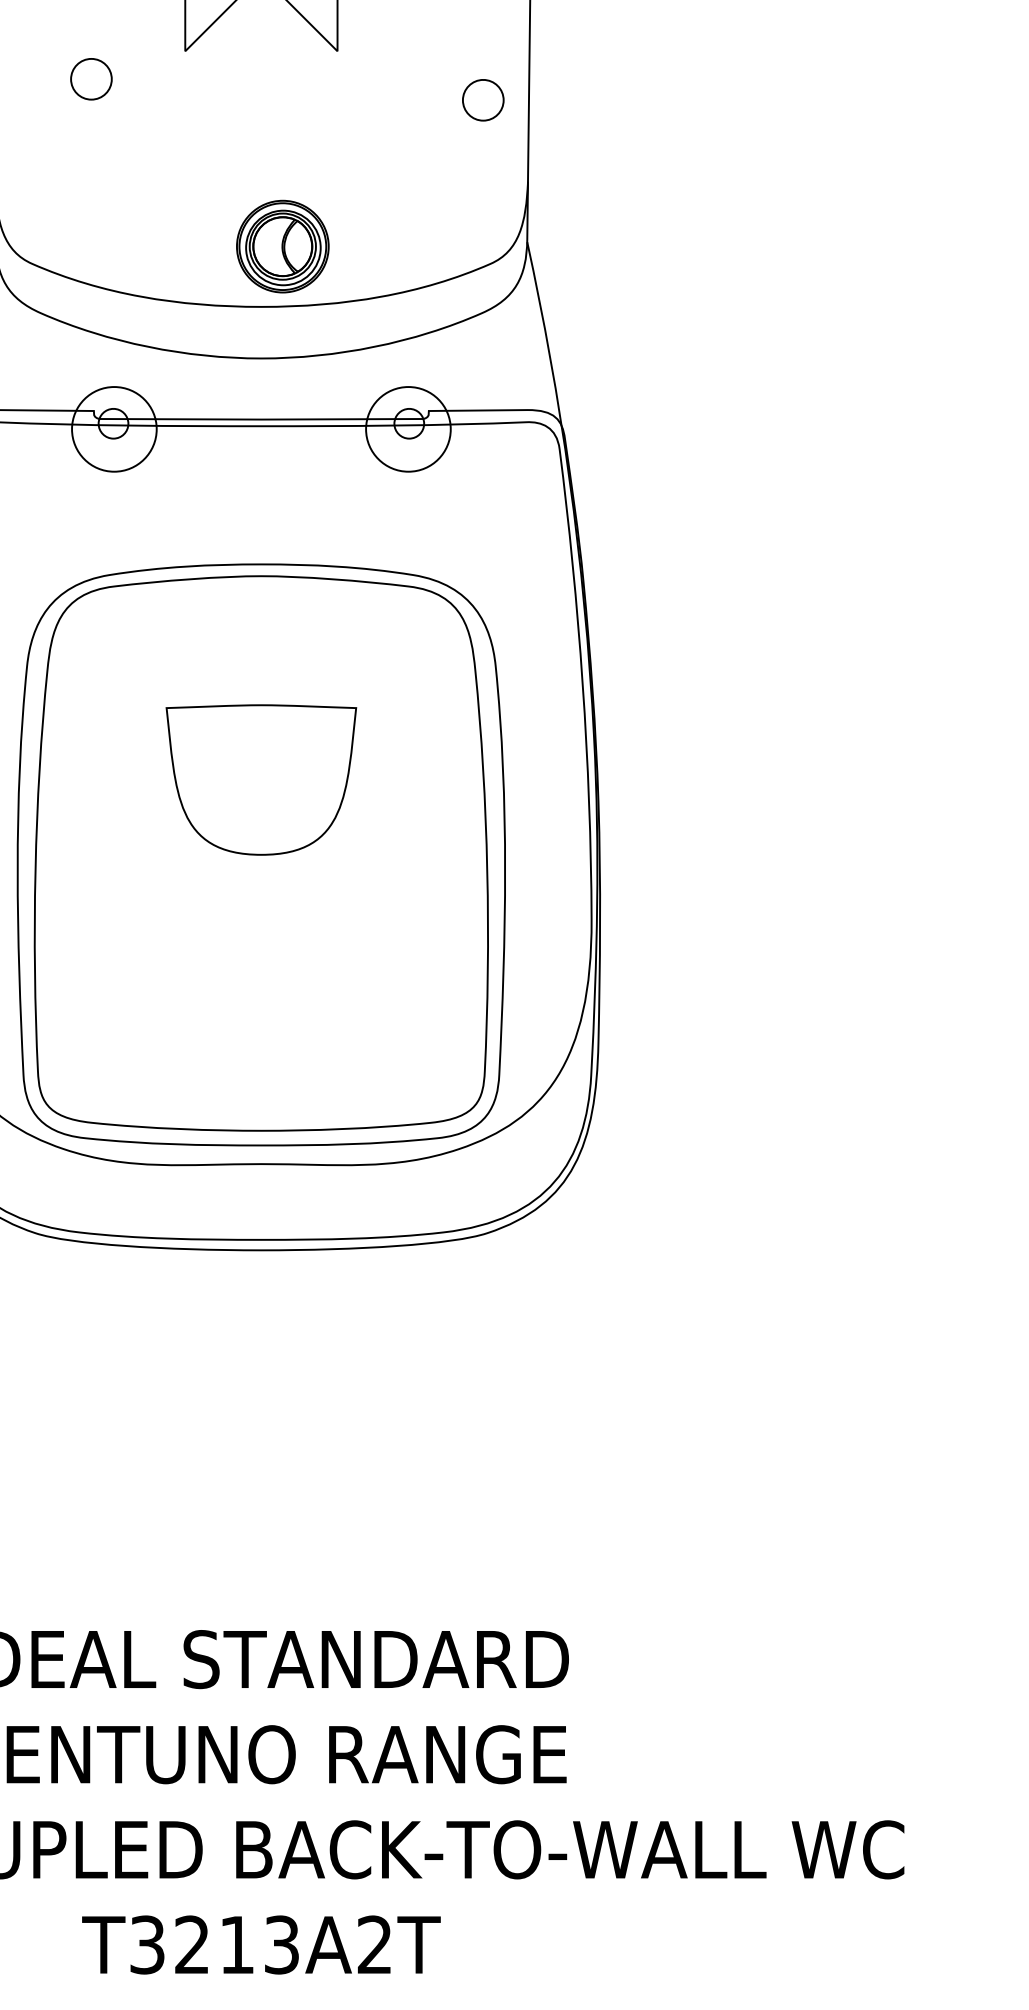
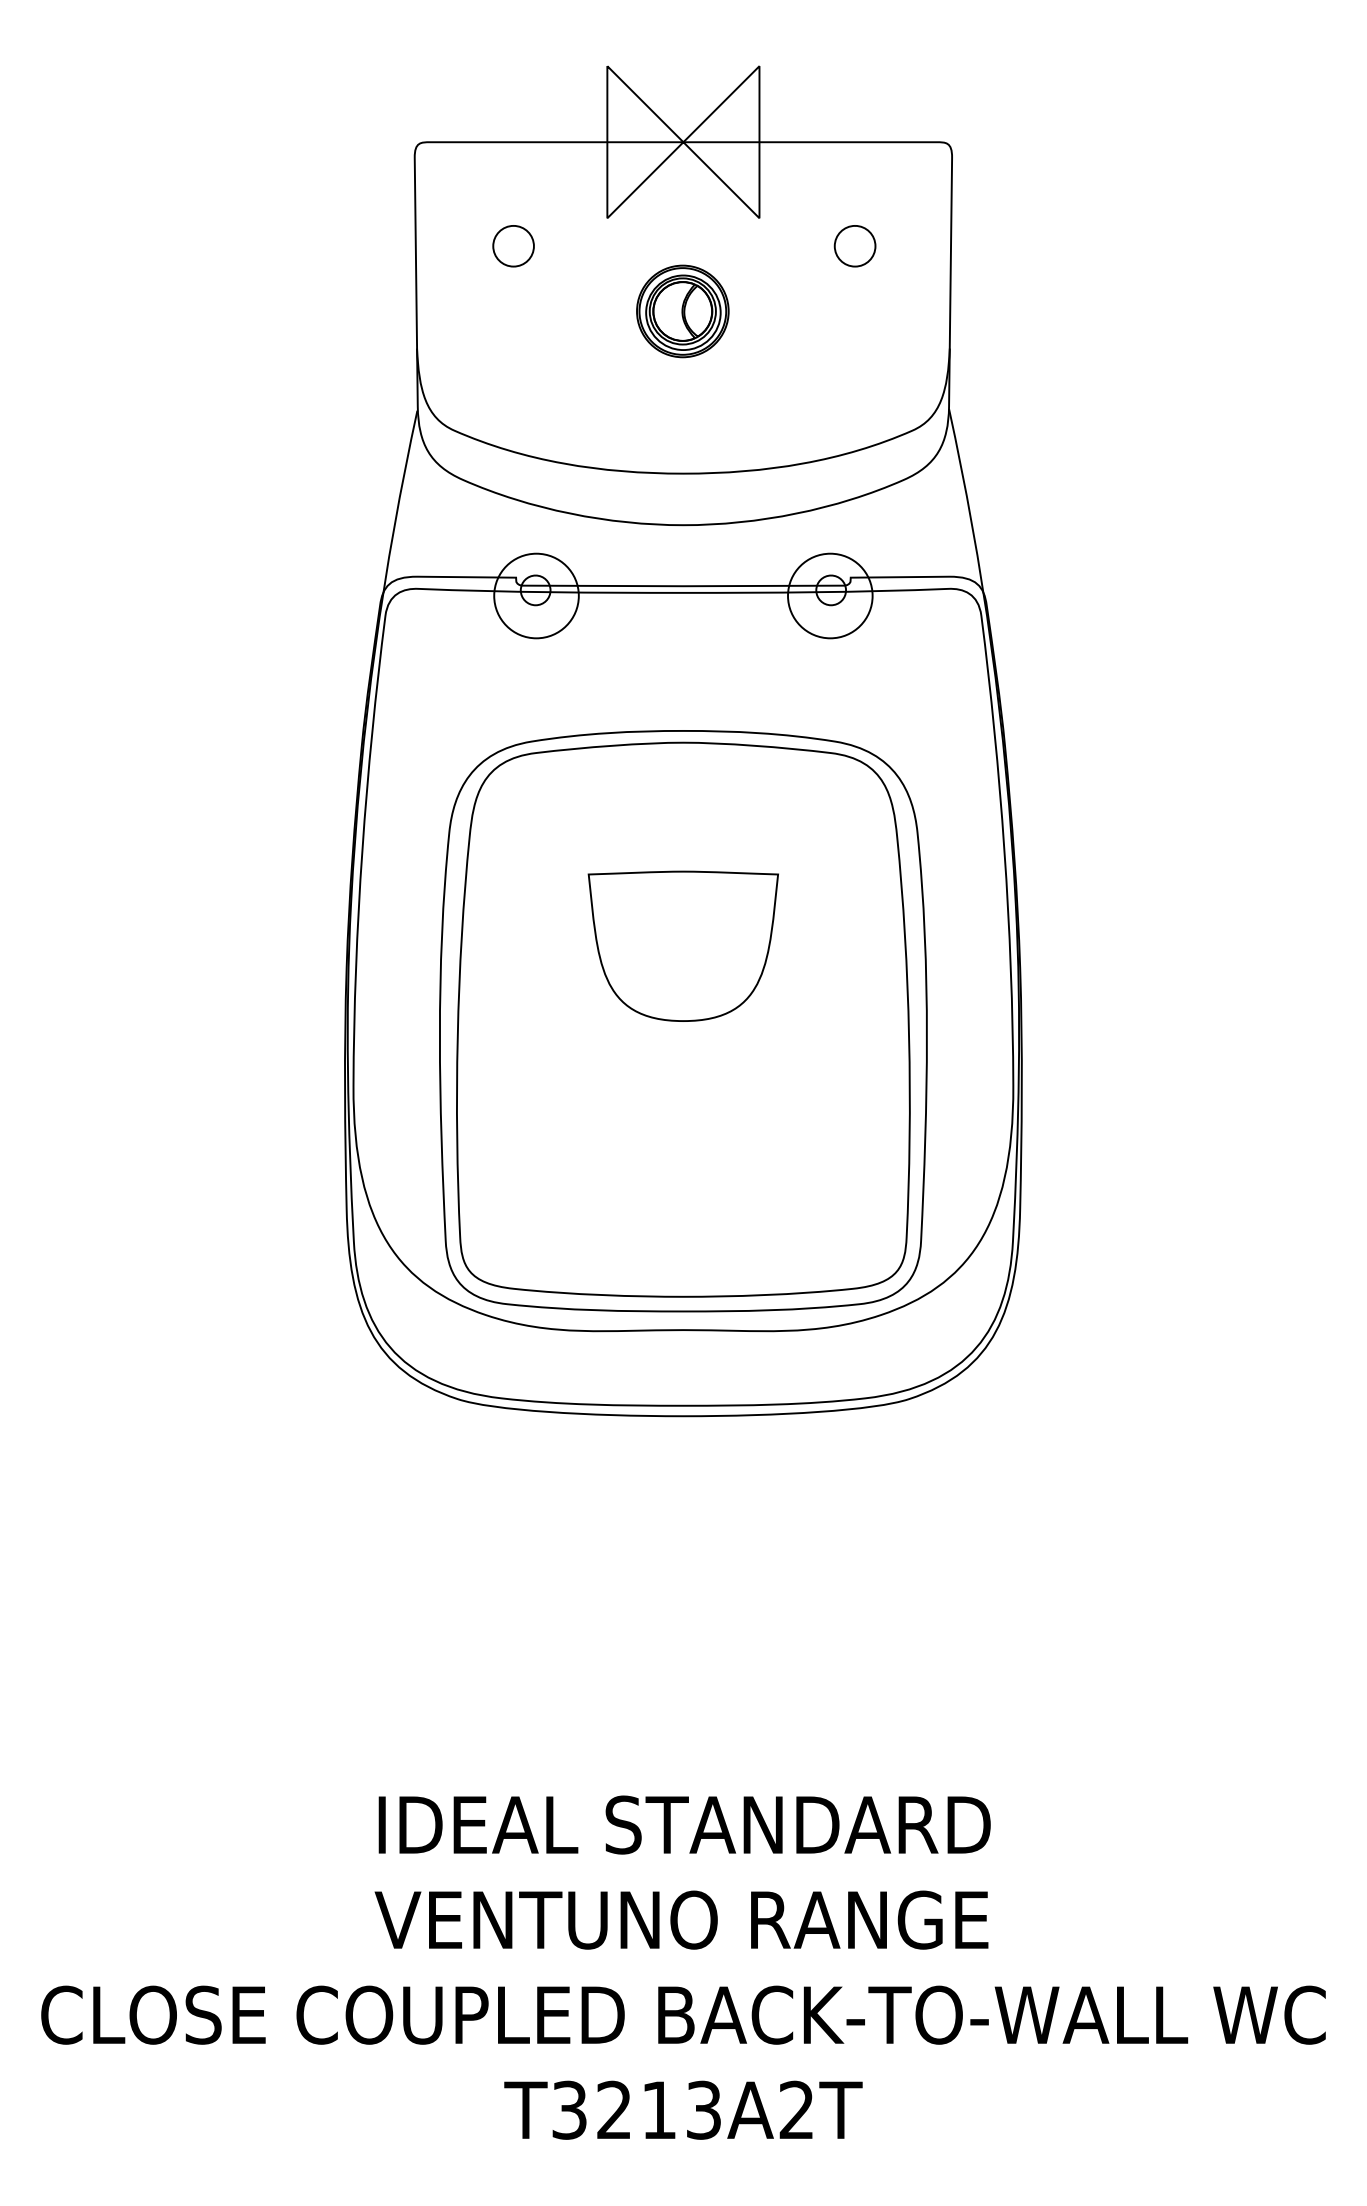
part: (482, 100) -> (854, 246), moved
part: (282, 246) -> (682, 311), moved

